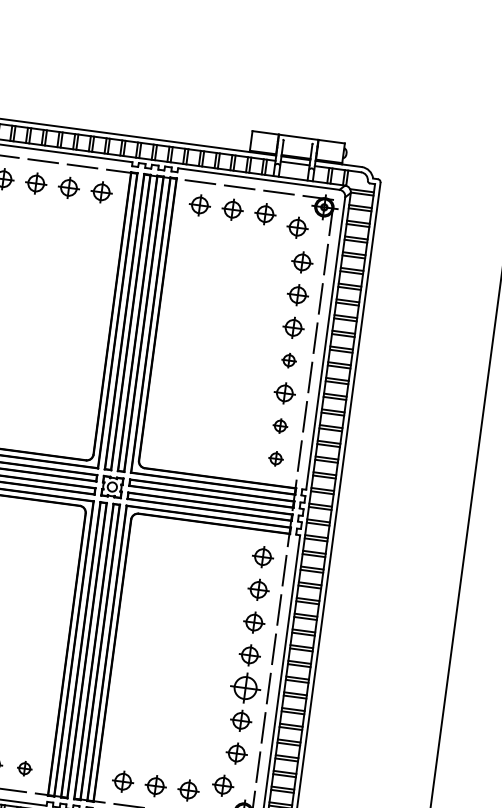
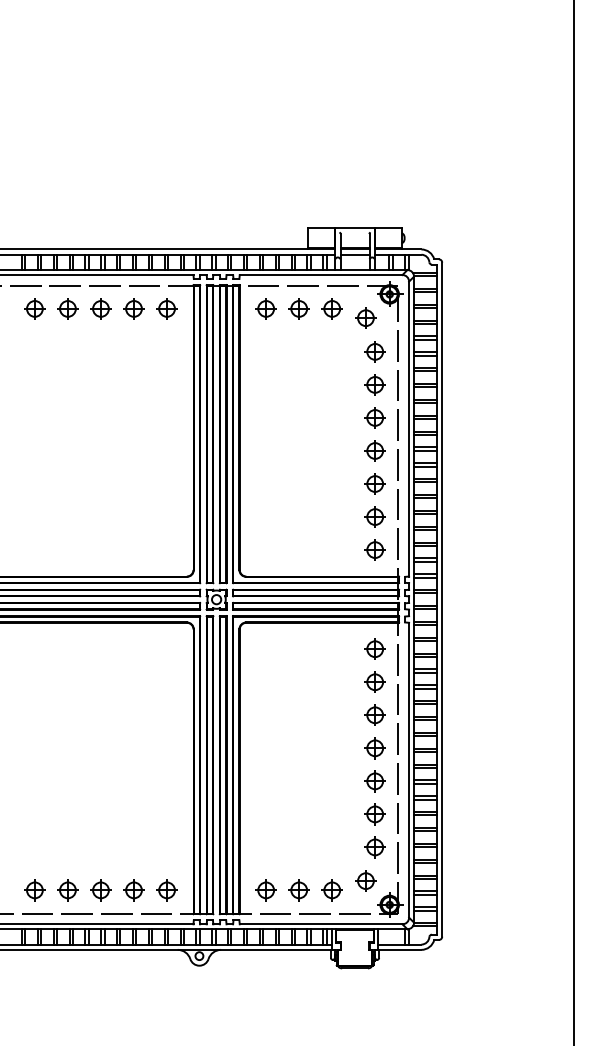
part: (288, 360) -> (374, 450), size x1.43
part: (279, 425) -> (374, 516), size x1.43
part: (275, 458) -> (374, 549), size x1.43
part: (244, 688) -> (374, 781), size x0.71
part: (24, 768) -> (166, 890), size x1.43

